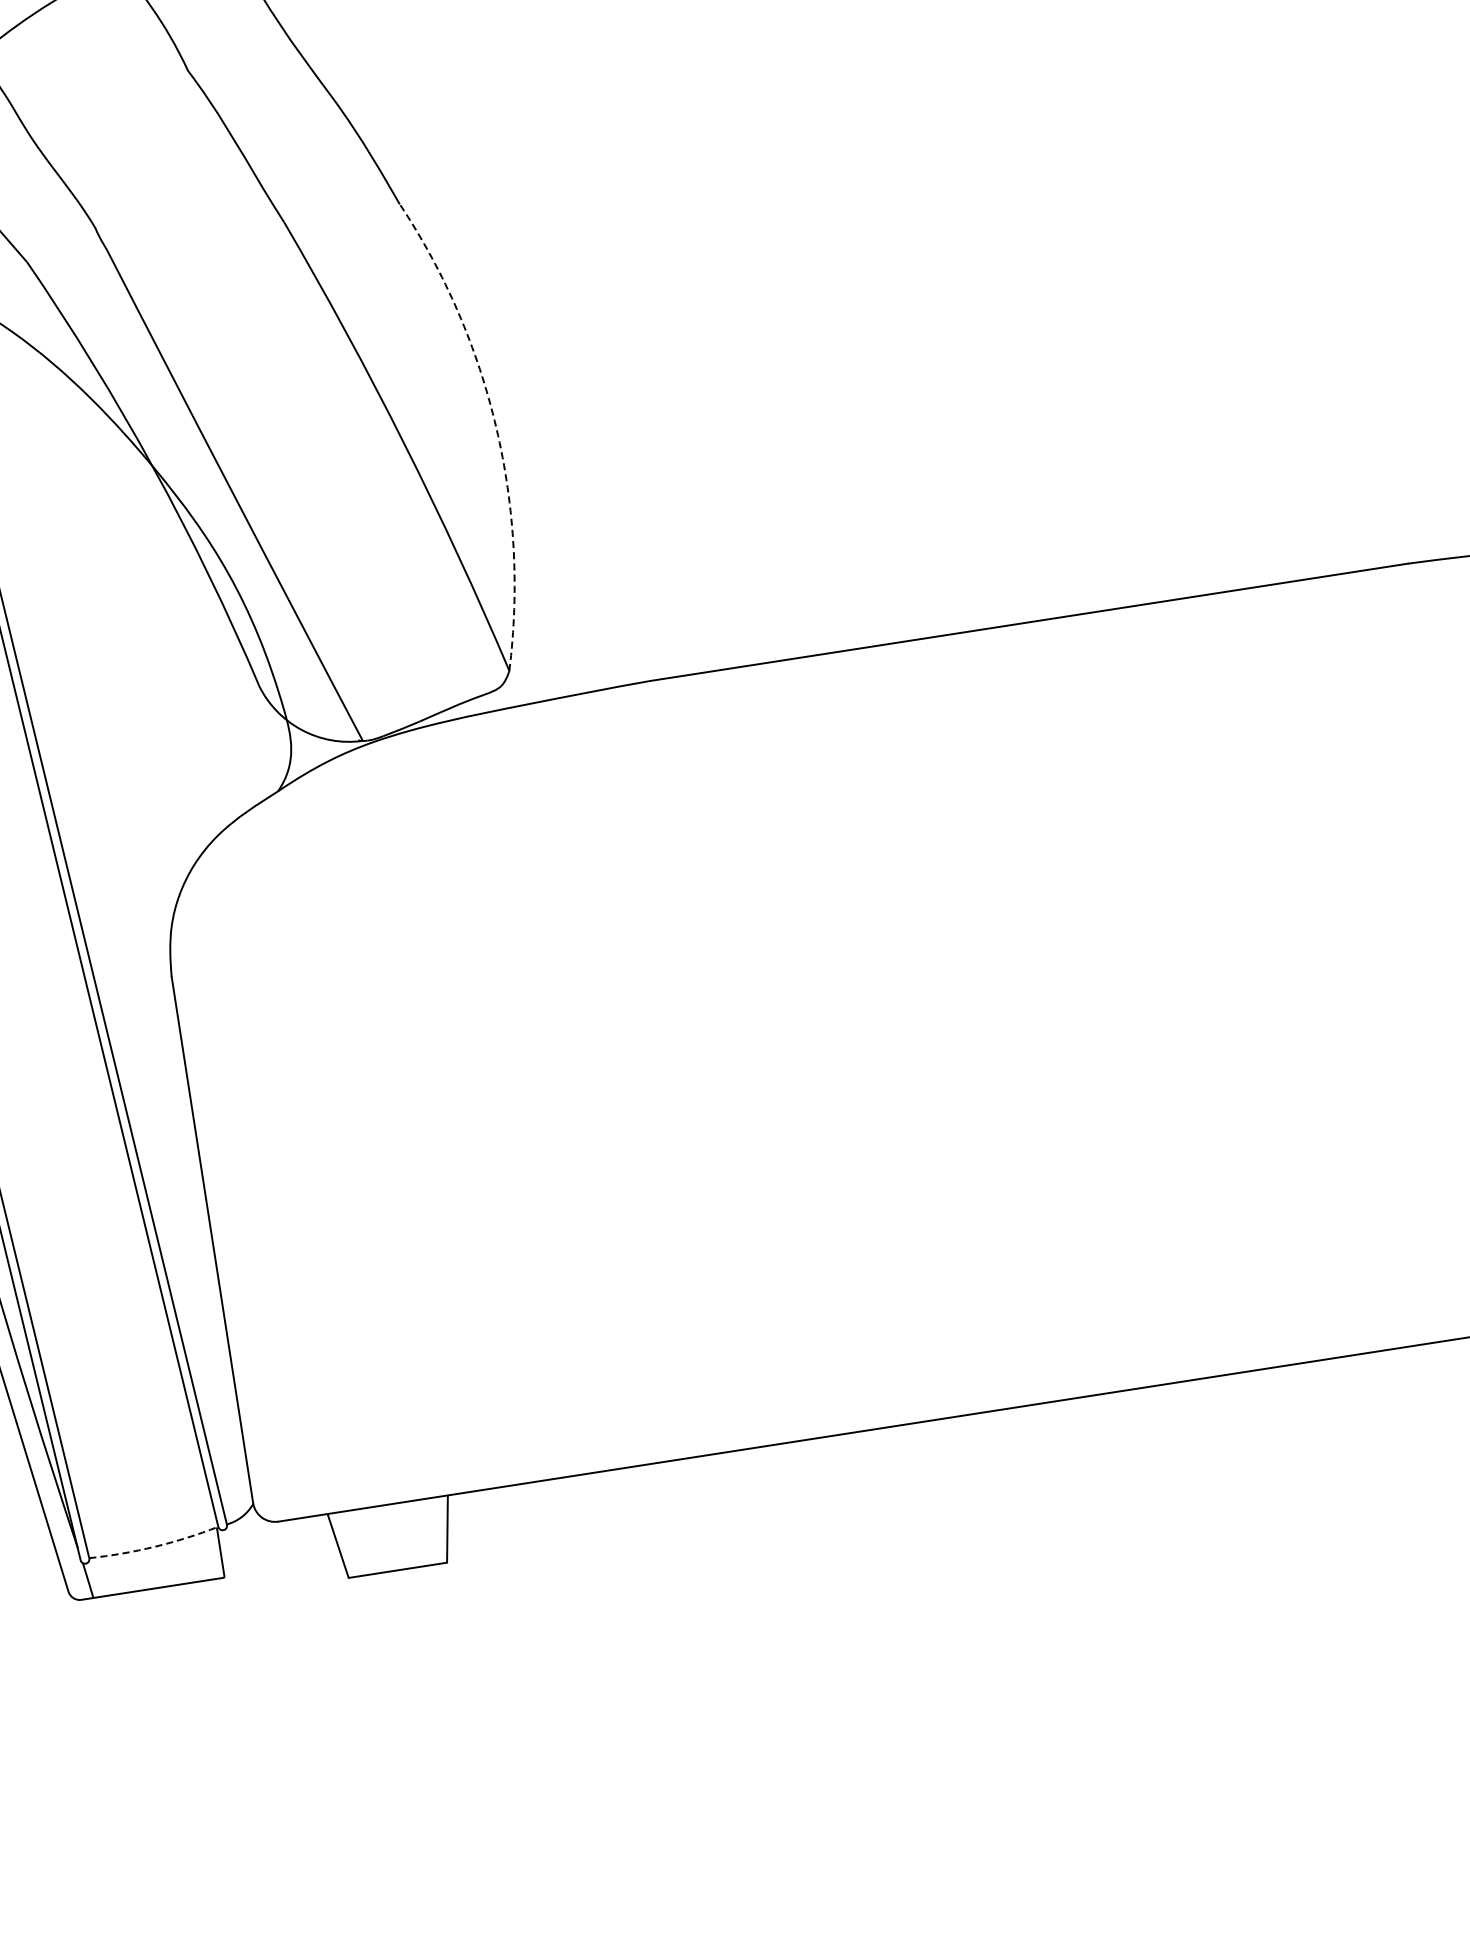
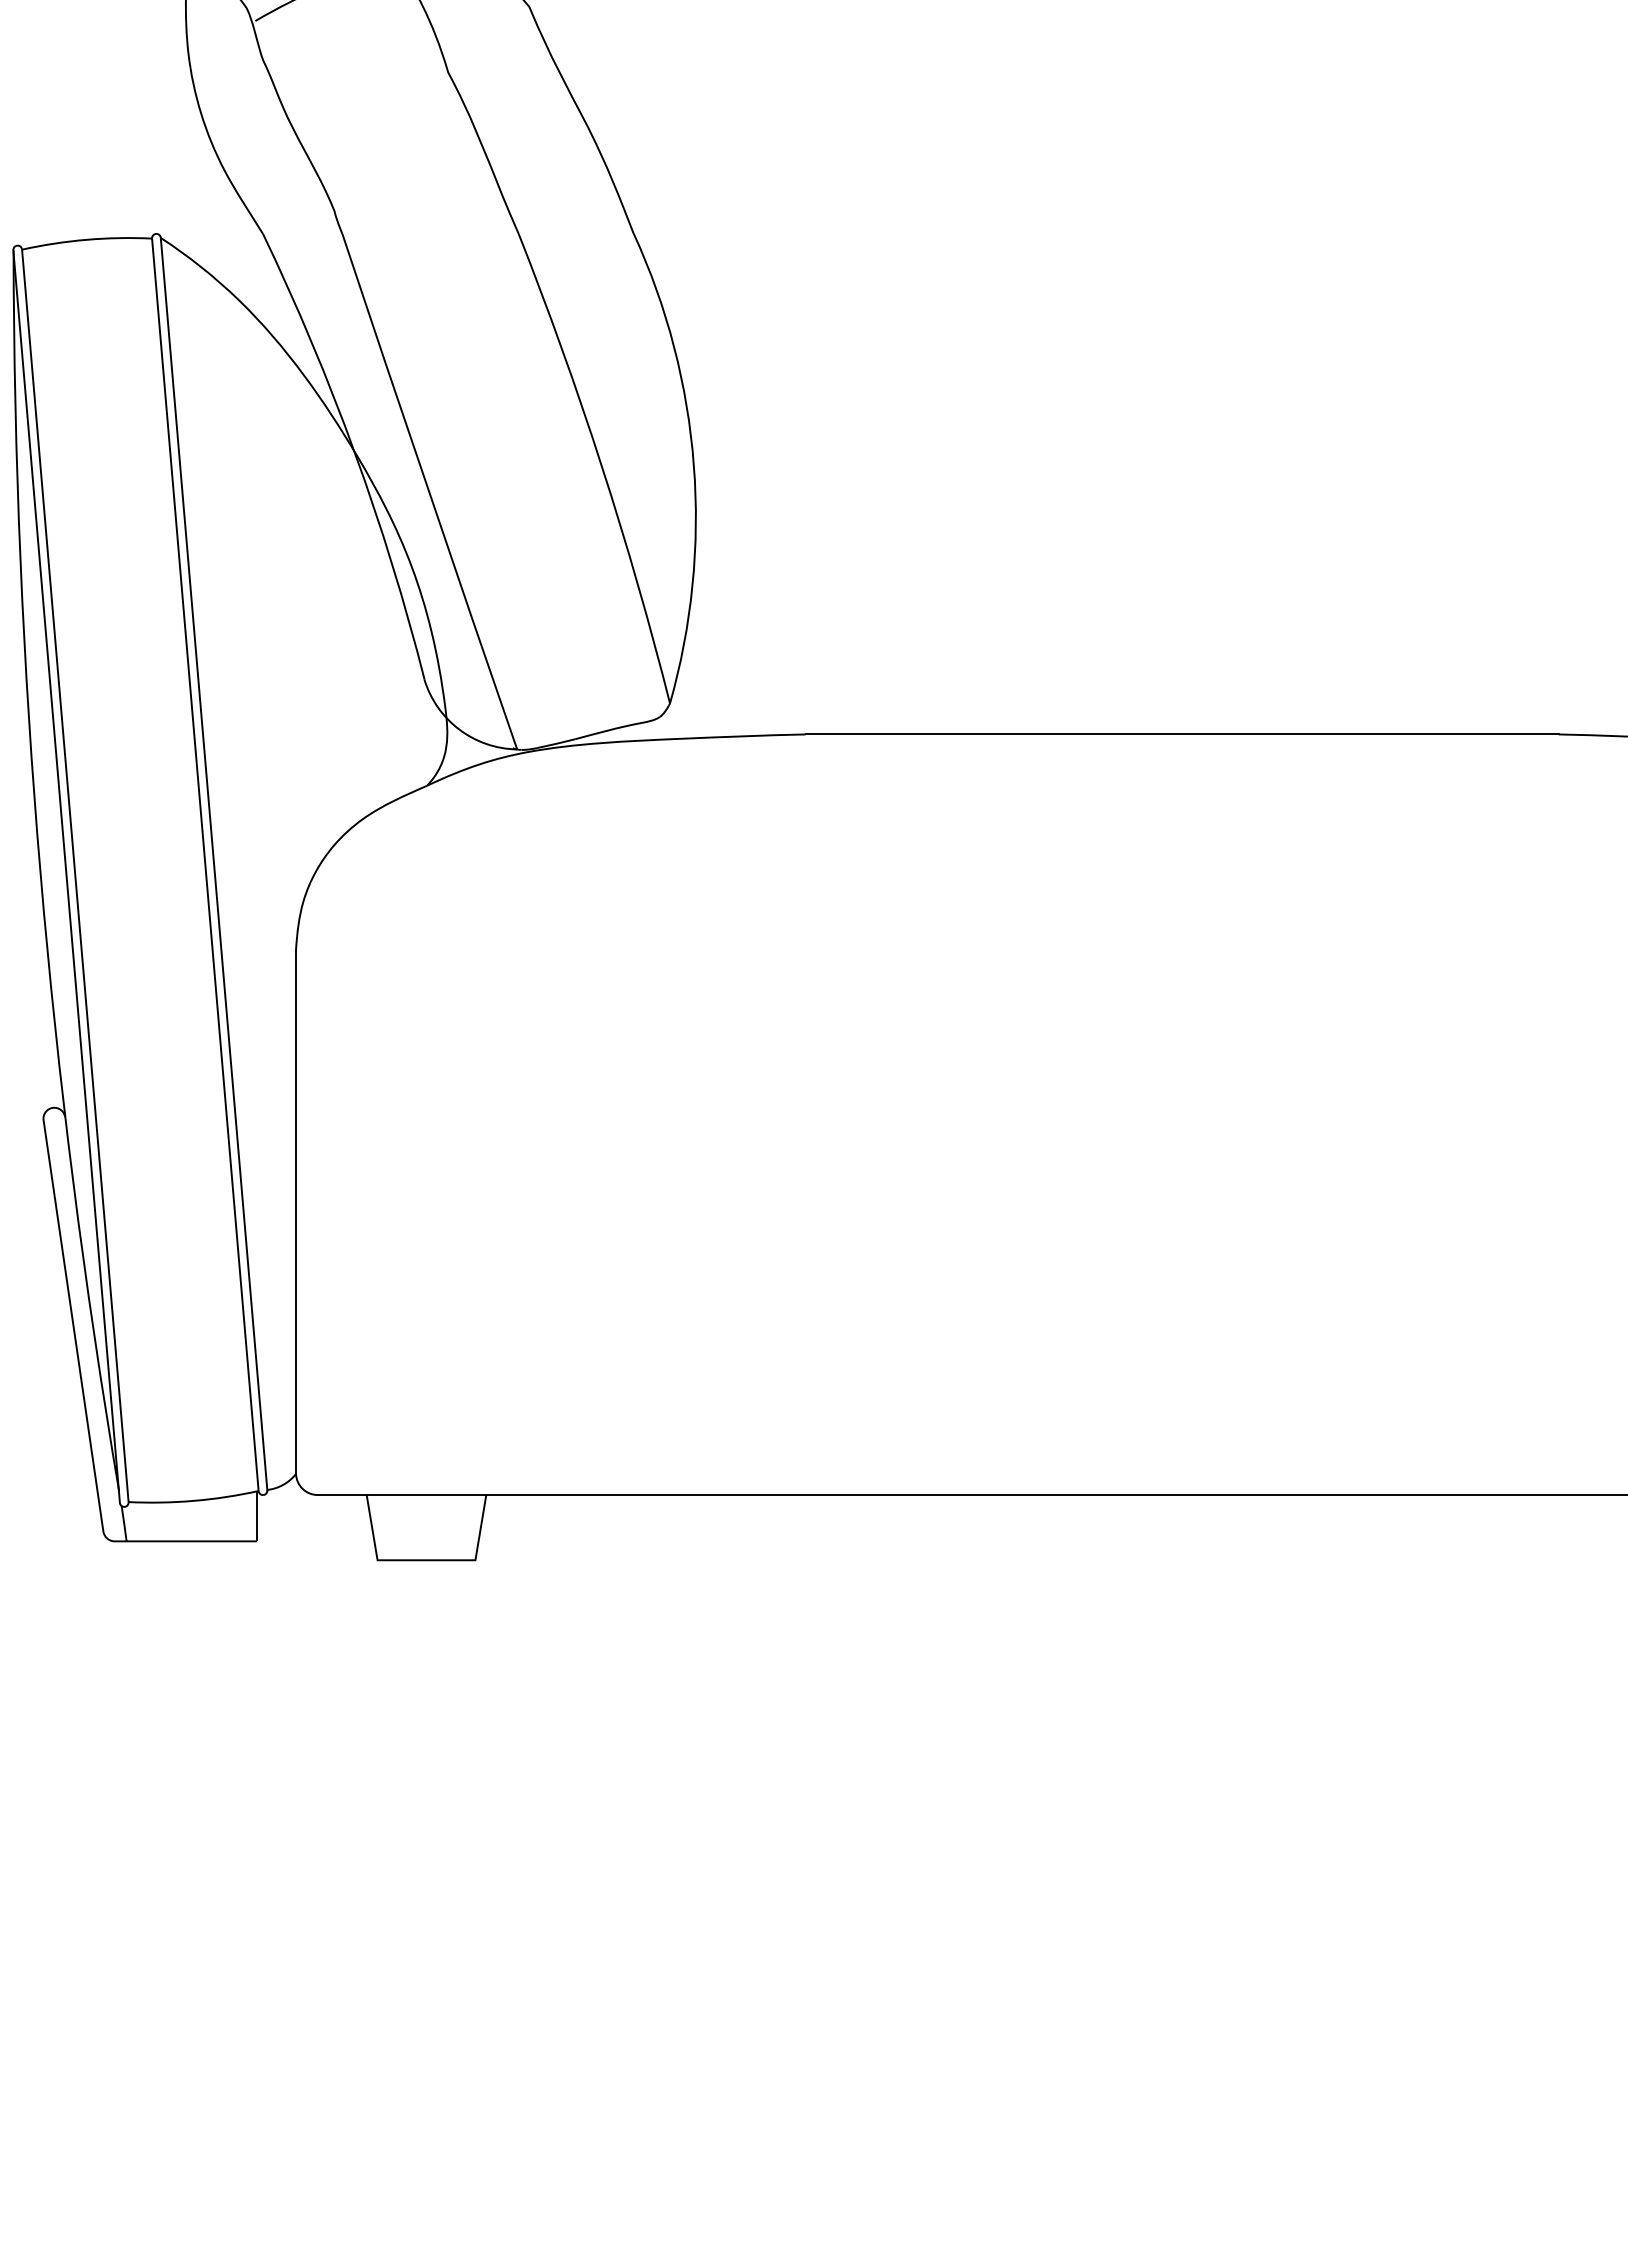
arc: (495, 427) -> (693, 465), dashed -> solid
arc: (154, 1546) -> (193, 1500), dashed -> solid

